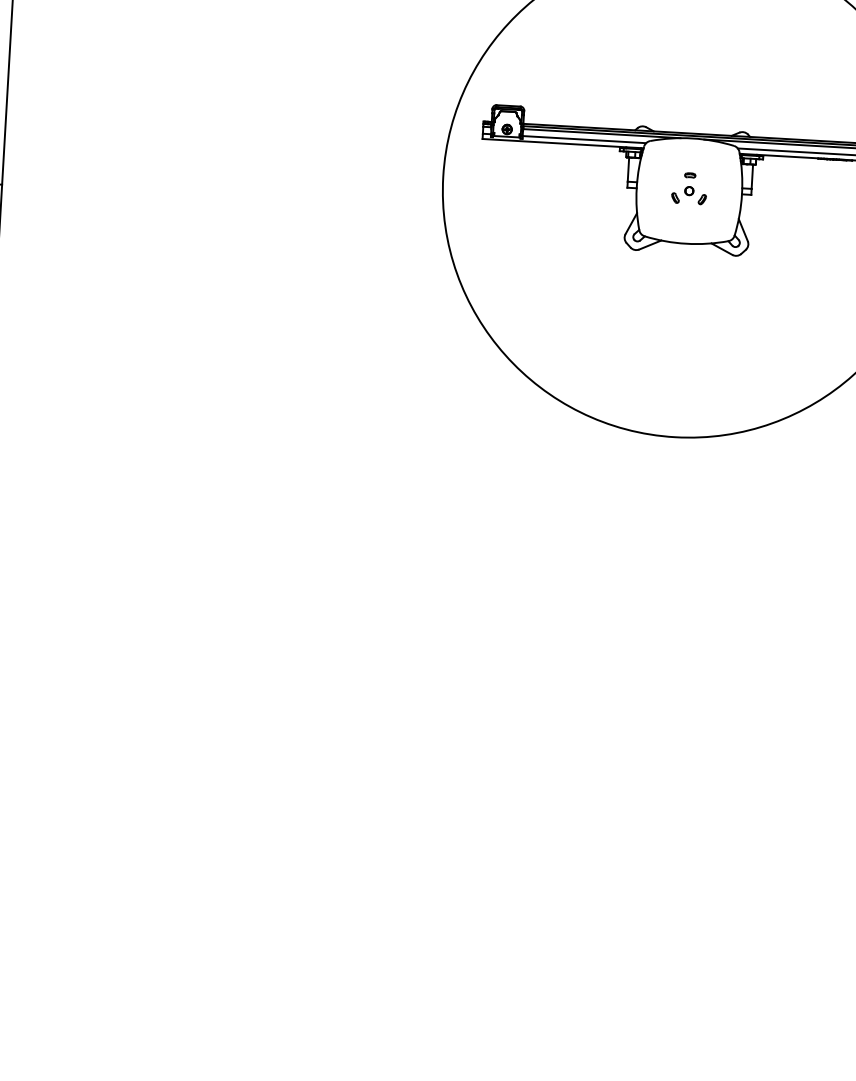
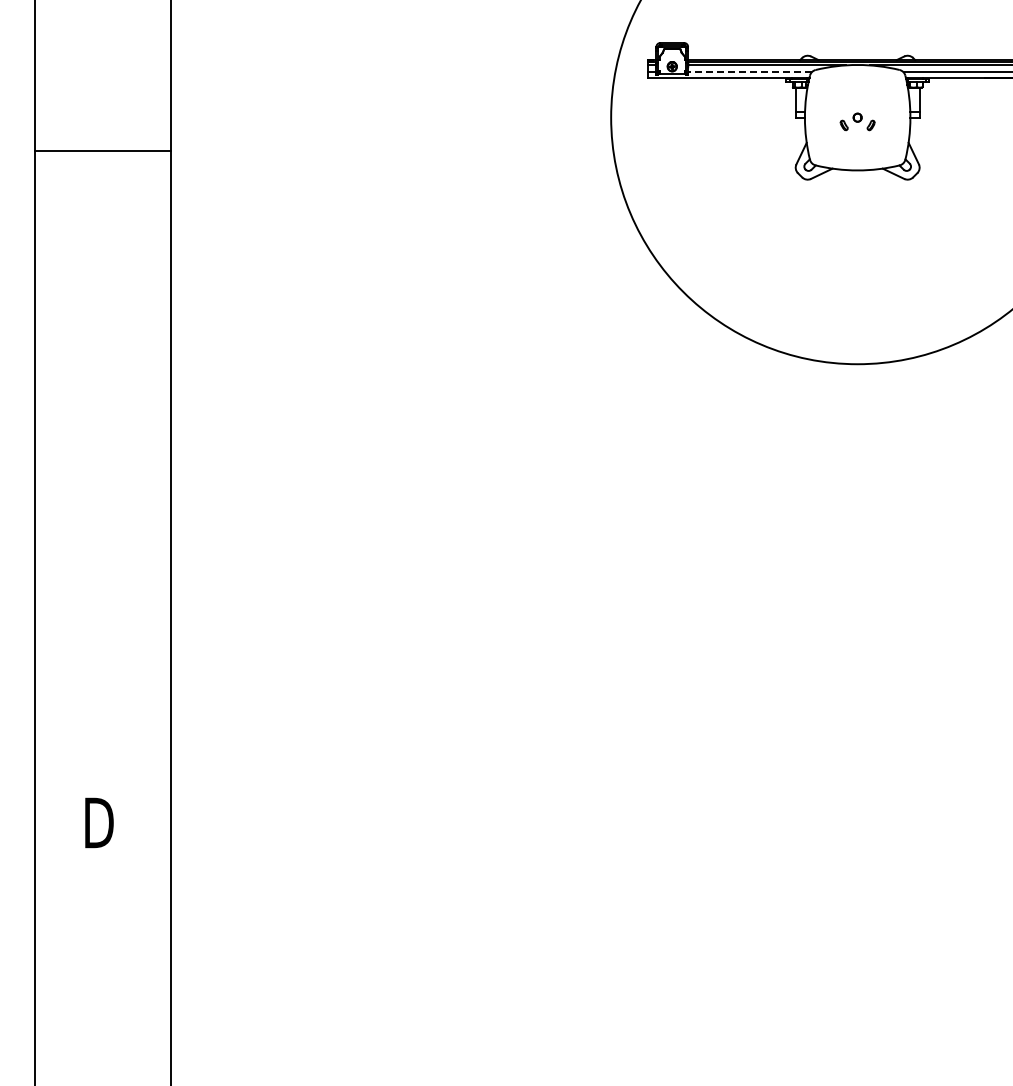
line: (583, 139) -> (749, 72), solid -> dashed
part: (690, 174) -> (857, 101), removed

